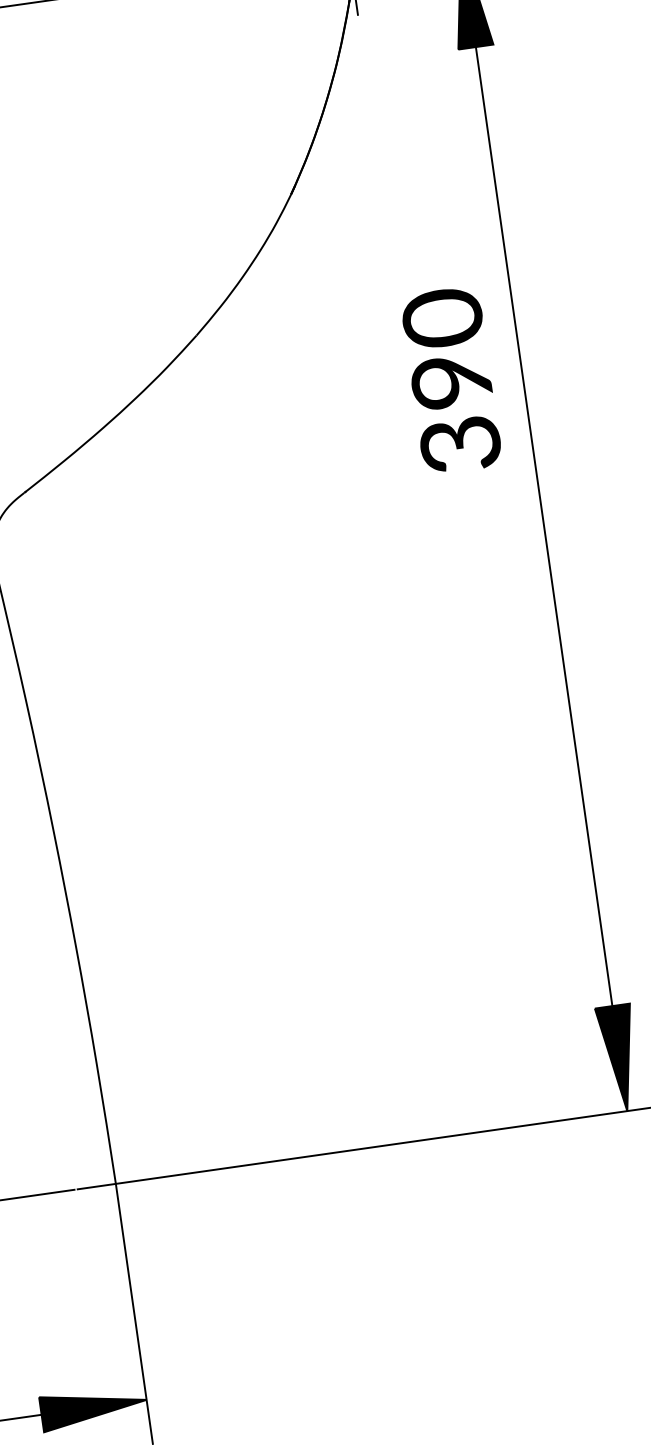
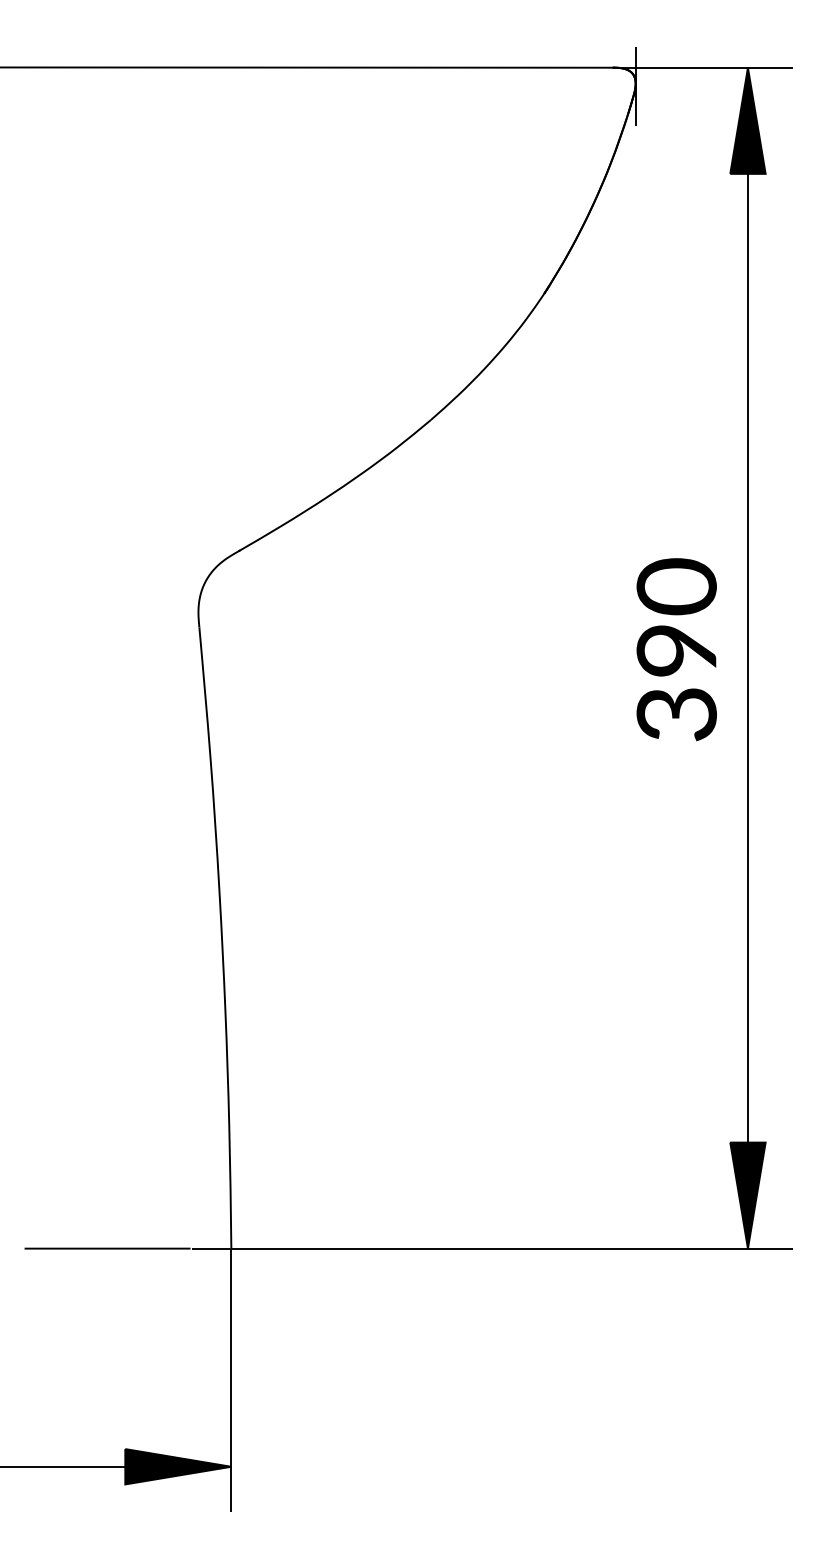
text: (451, 380) -> (676, 649), moved

